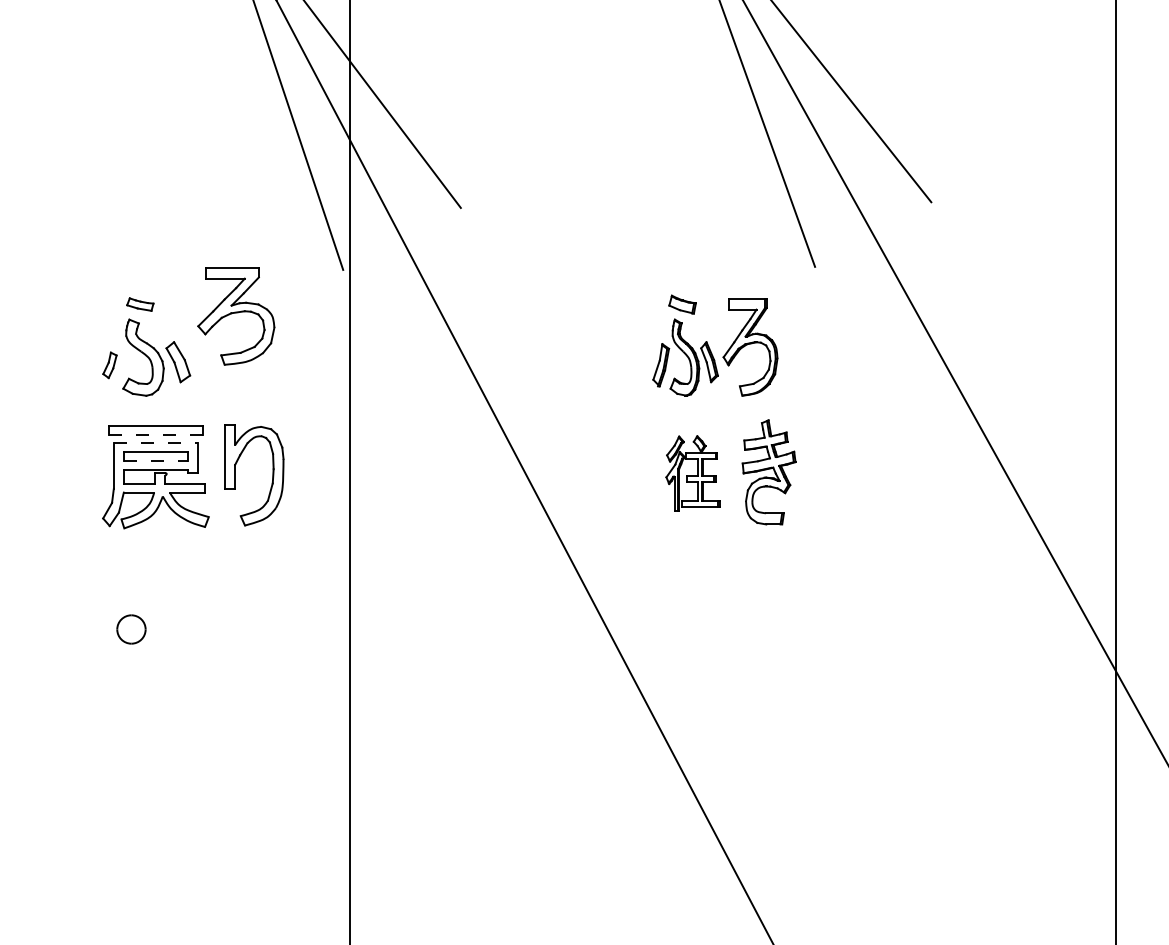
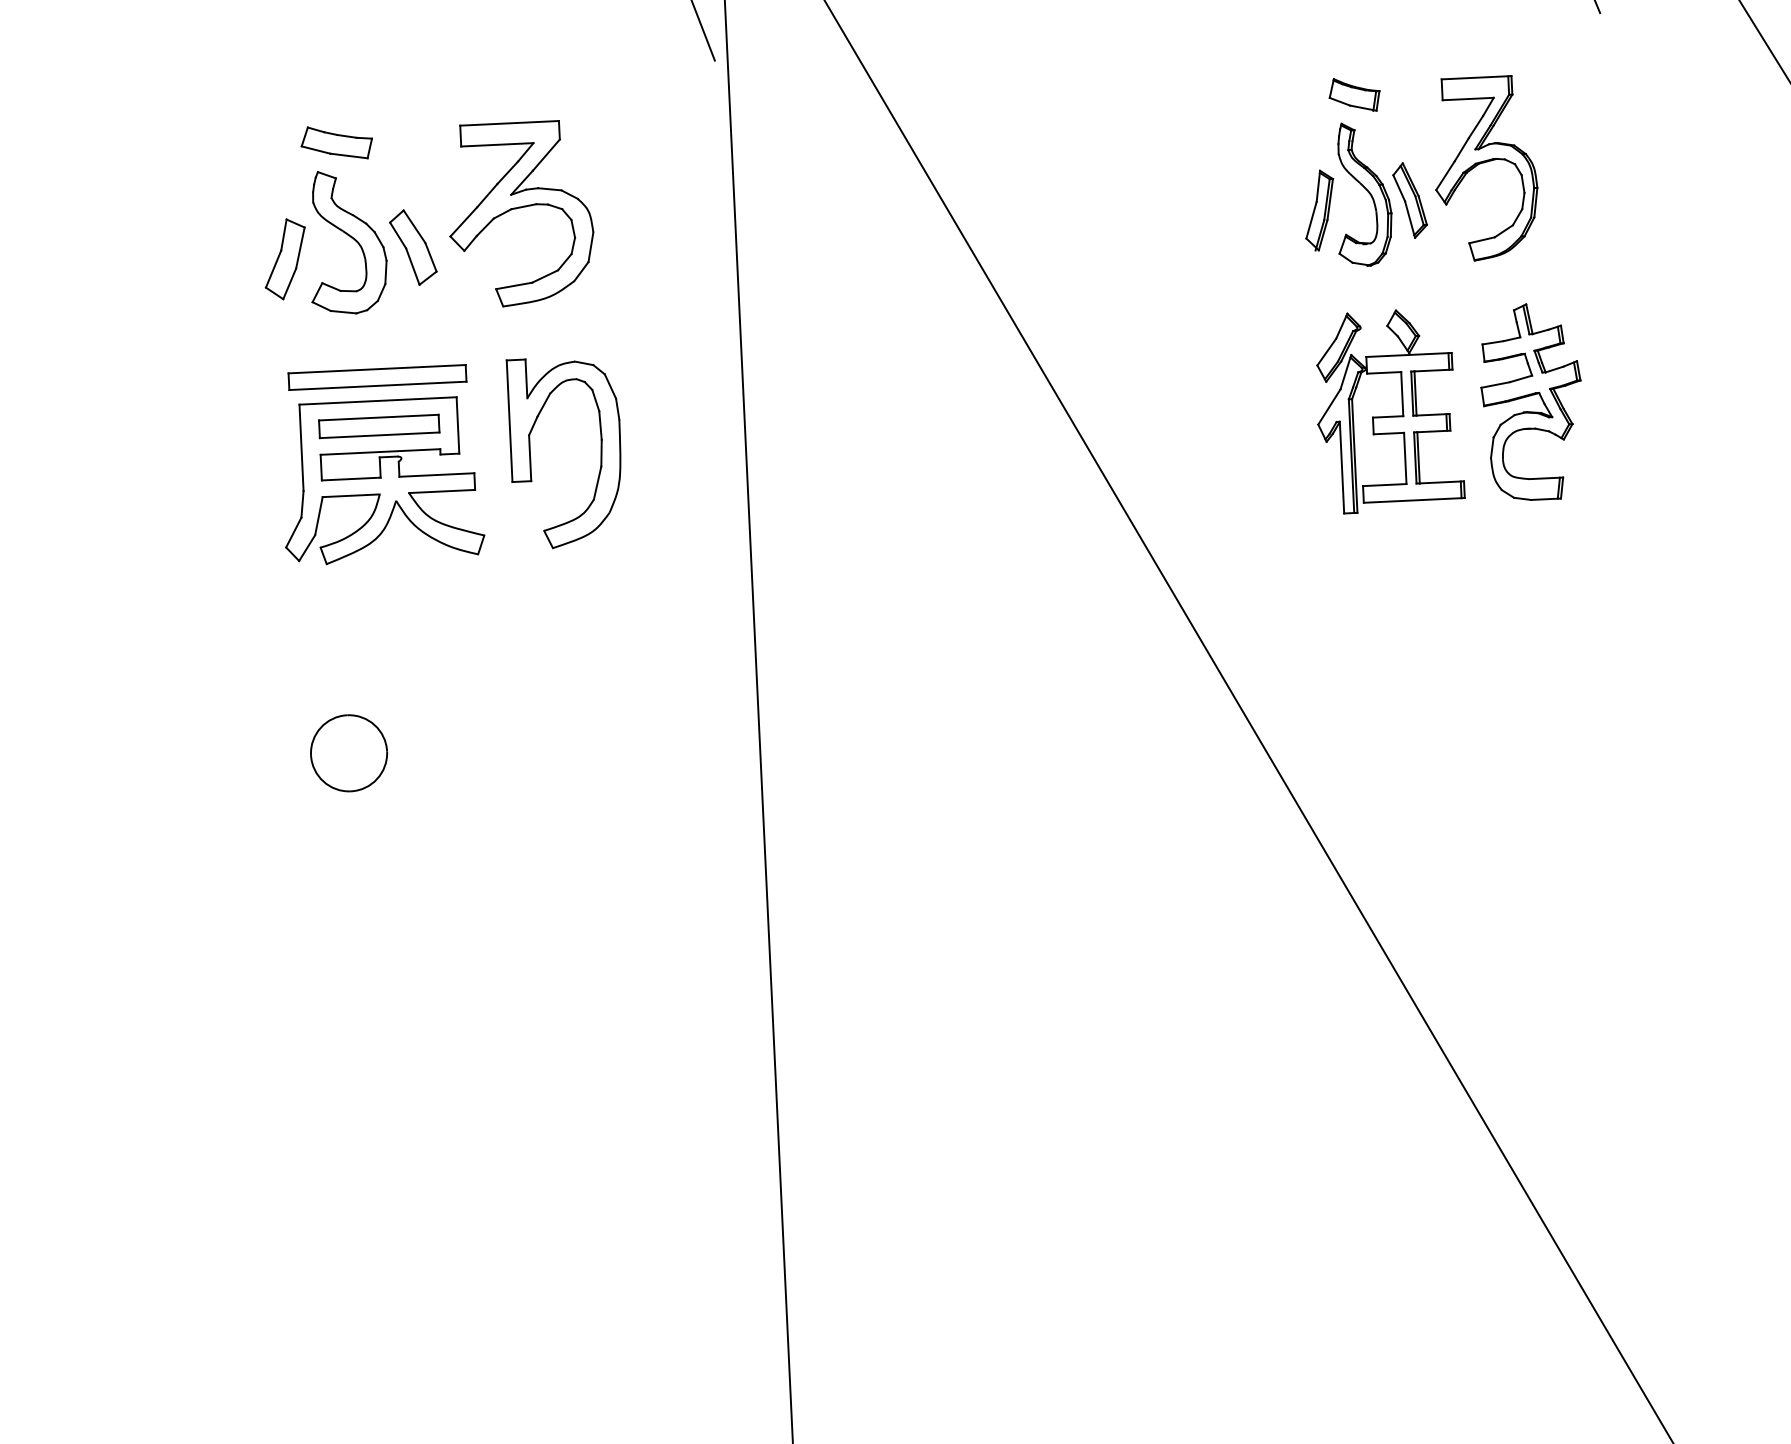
part: (140, 304) -> (337, 142), size x1.43
part: (236, 316) -> (521, 214), moved
part: (109, 365) -> (284, 259), size x1.67
line: (155, 434) -> (376, 385), dashed -> solid
line: (155, 442) -> (377, 400), dashed -> solid
line: (155, 461) -> (379, 435), dashed -> solid
part: (692, 473) -> (1388, 410), size x1.43
part: (131, 629) -> (349, 753), size x1.43

